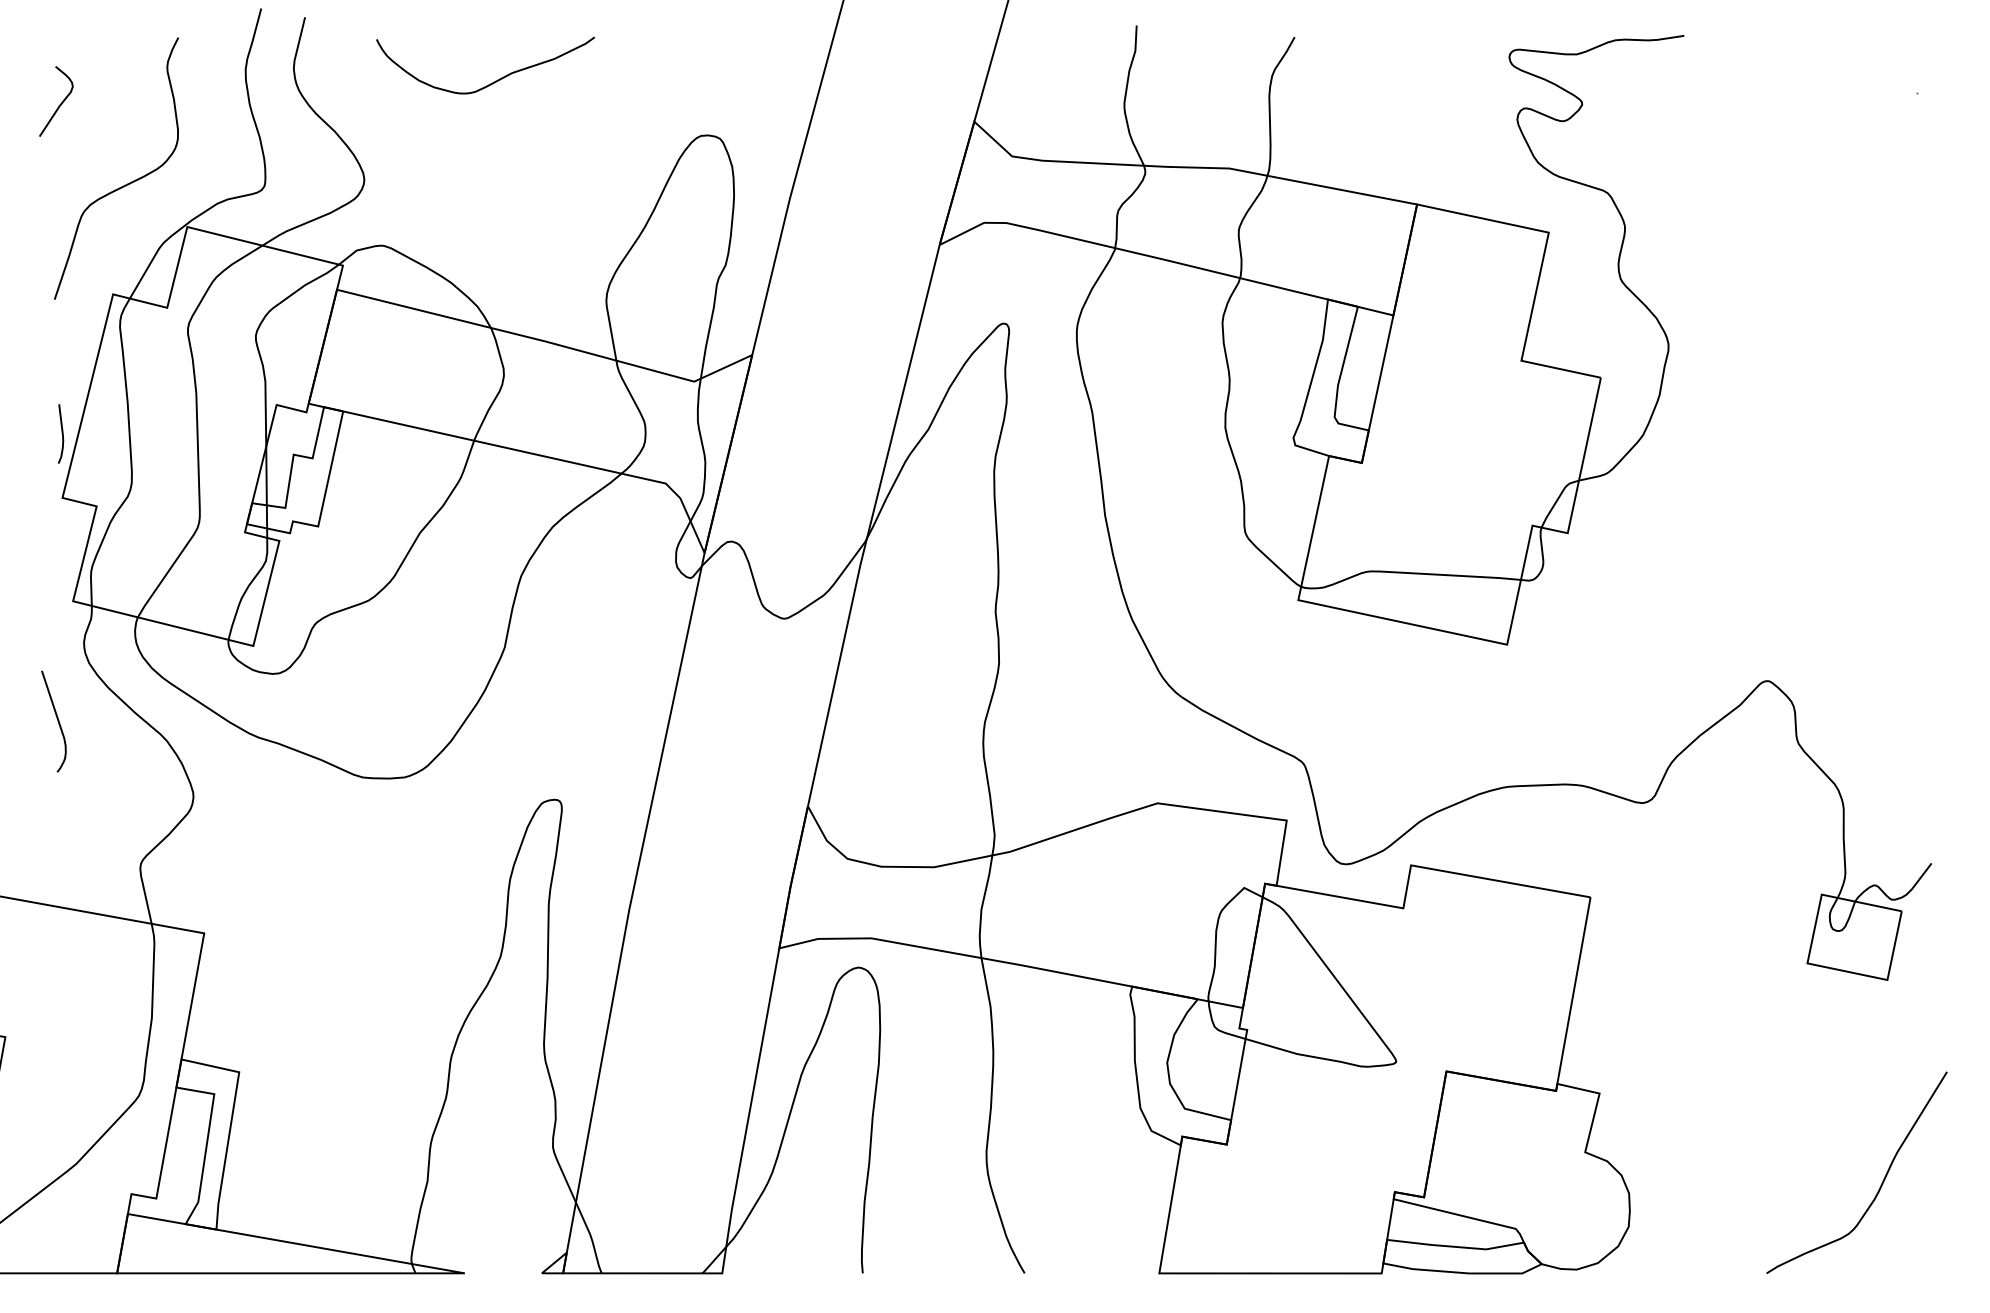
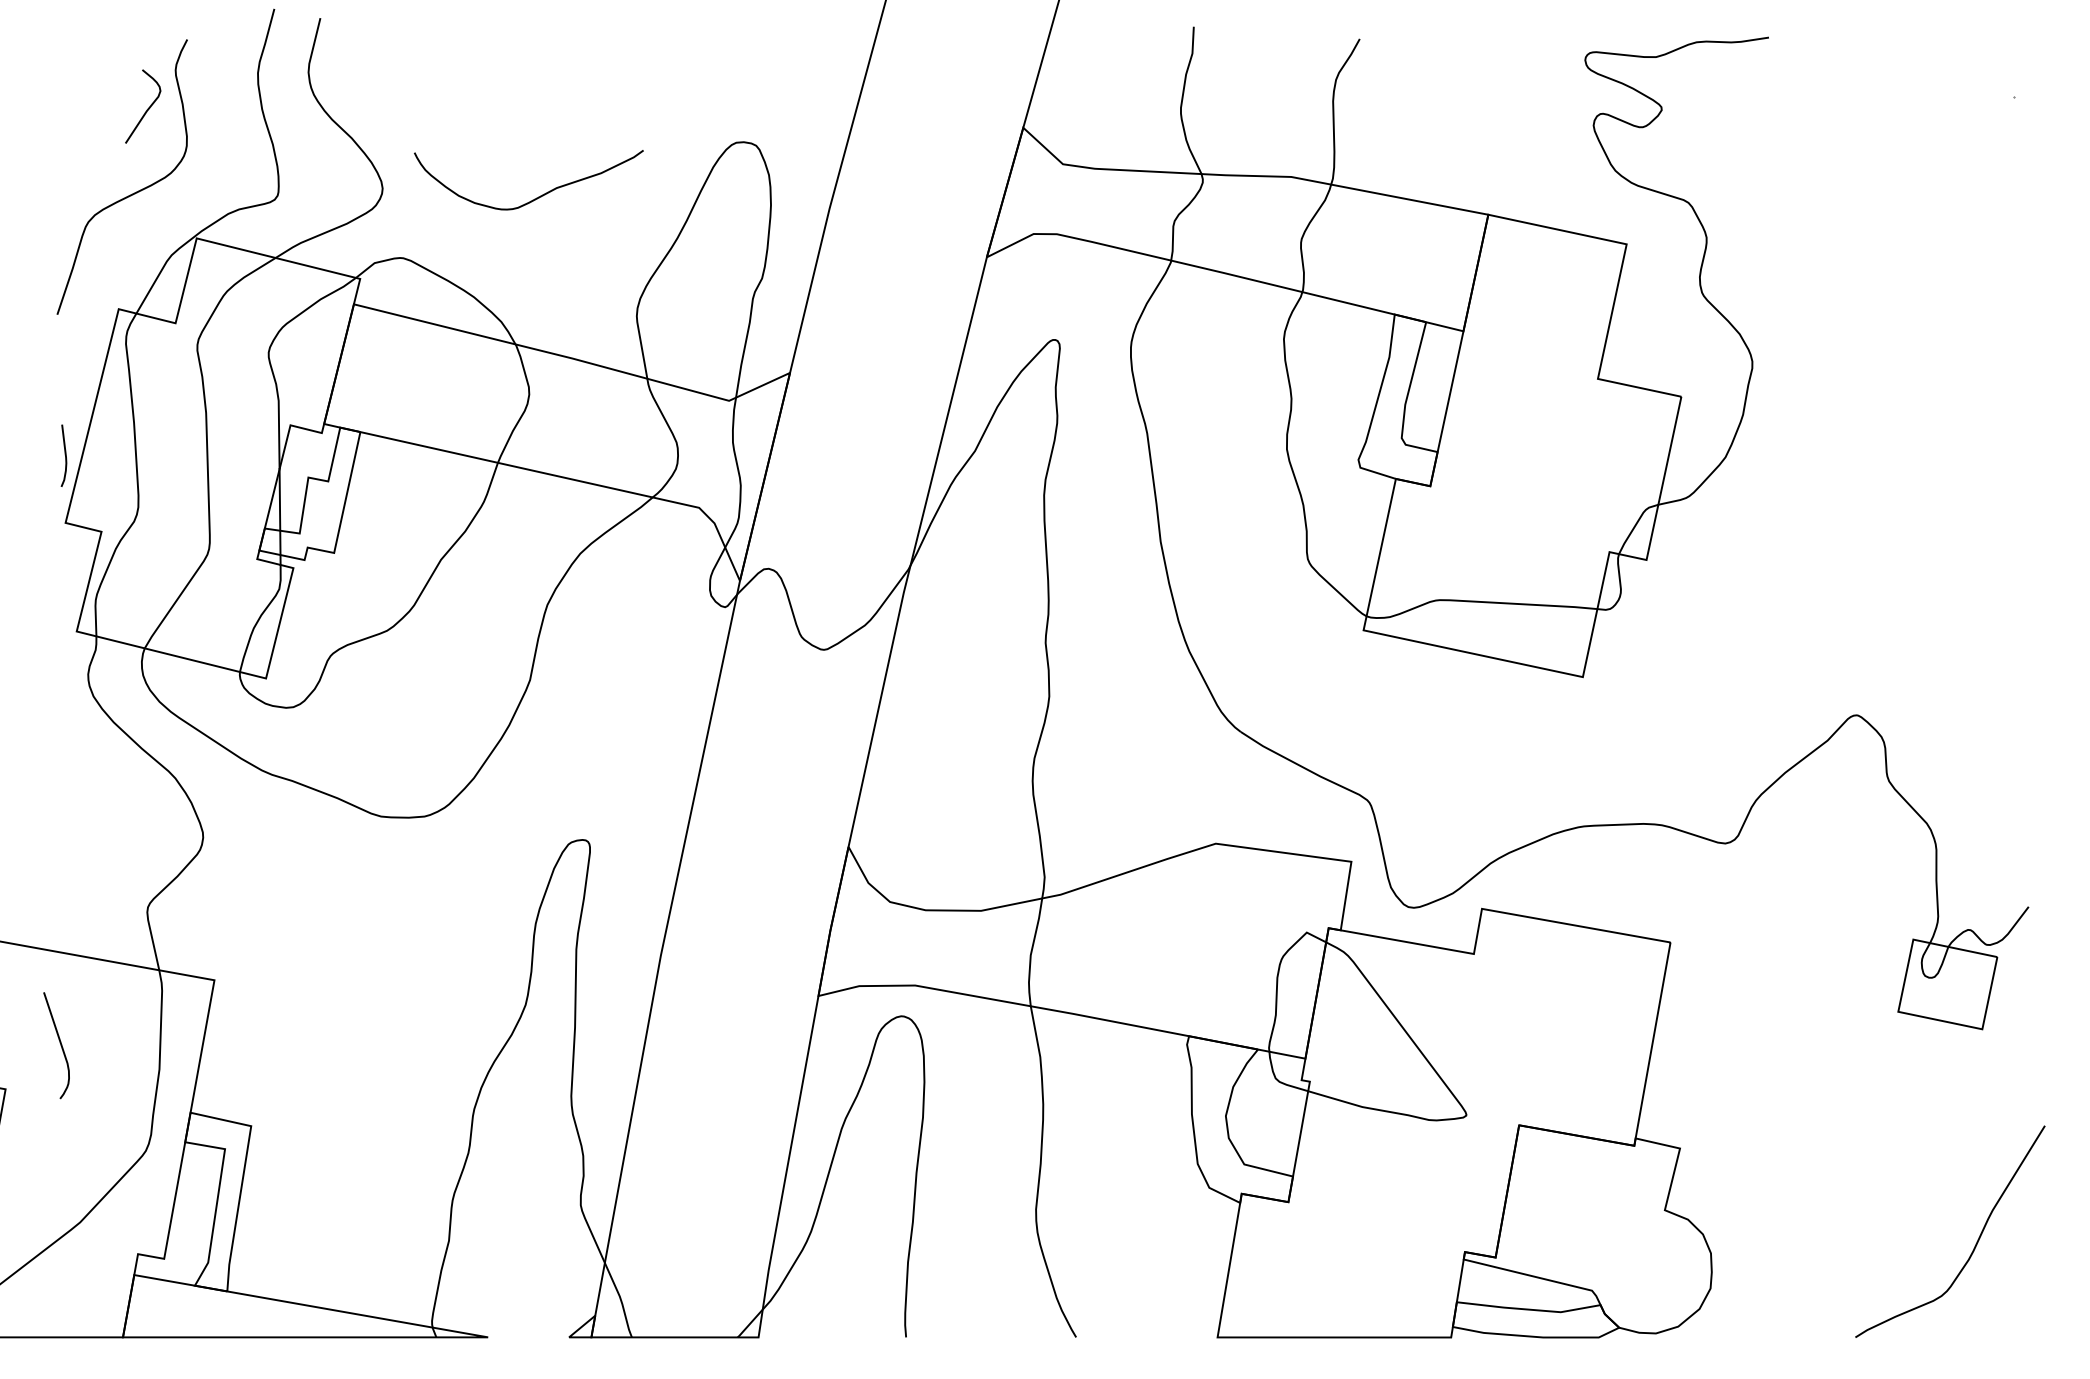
curve: (493, 81) -> (537, 196), moved
curve: (59, 104) -> (146, 109), moved
curve: (57, 721) -> (60, 1045), moved

